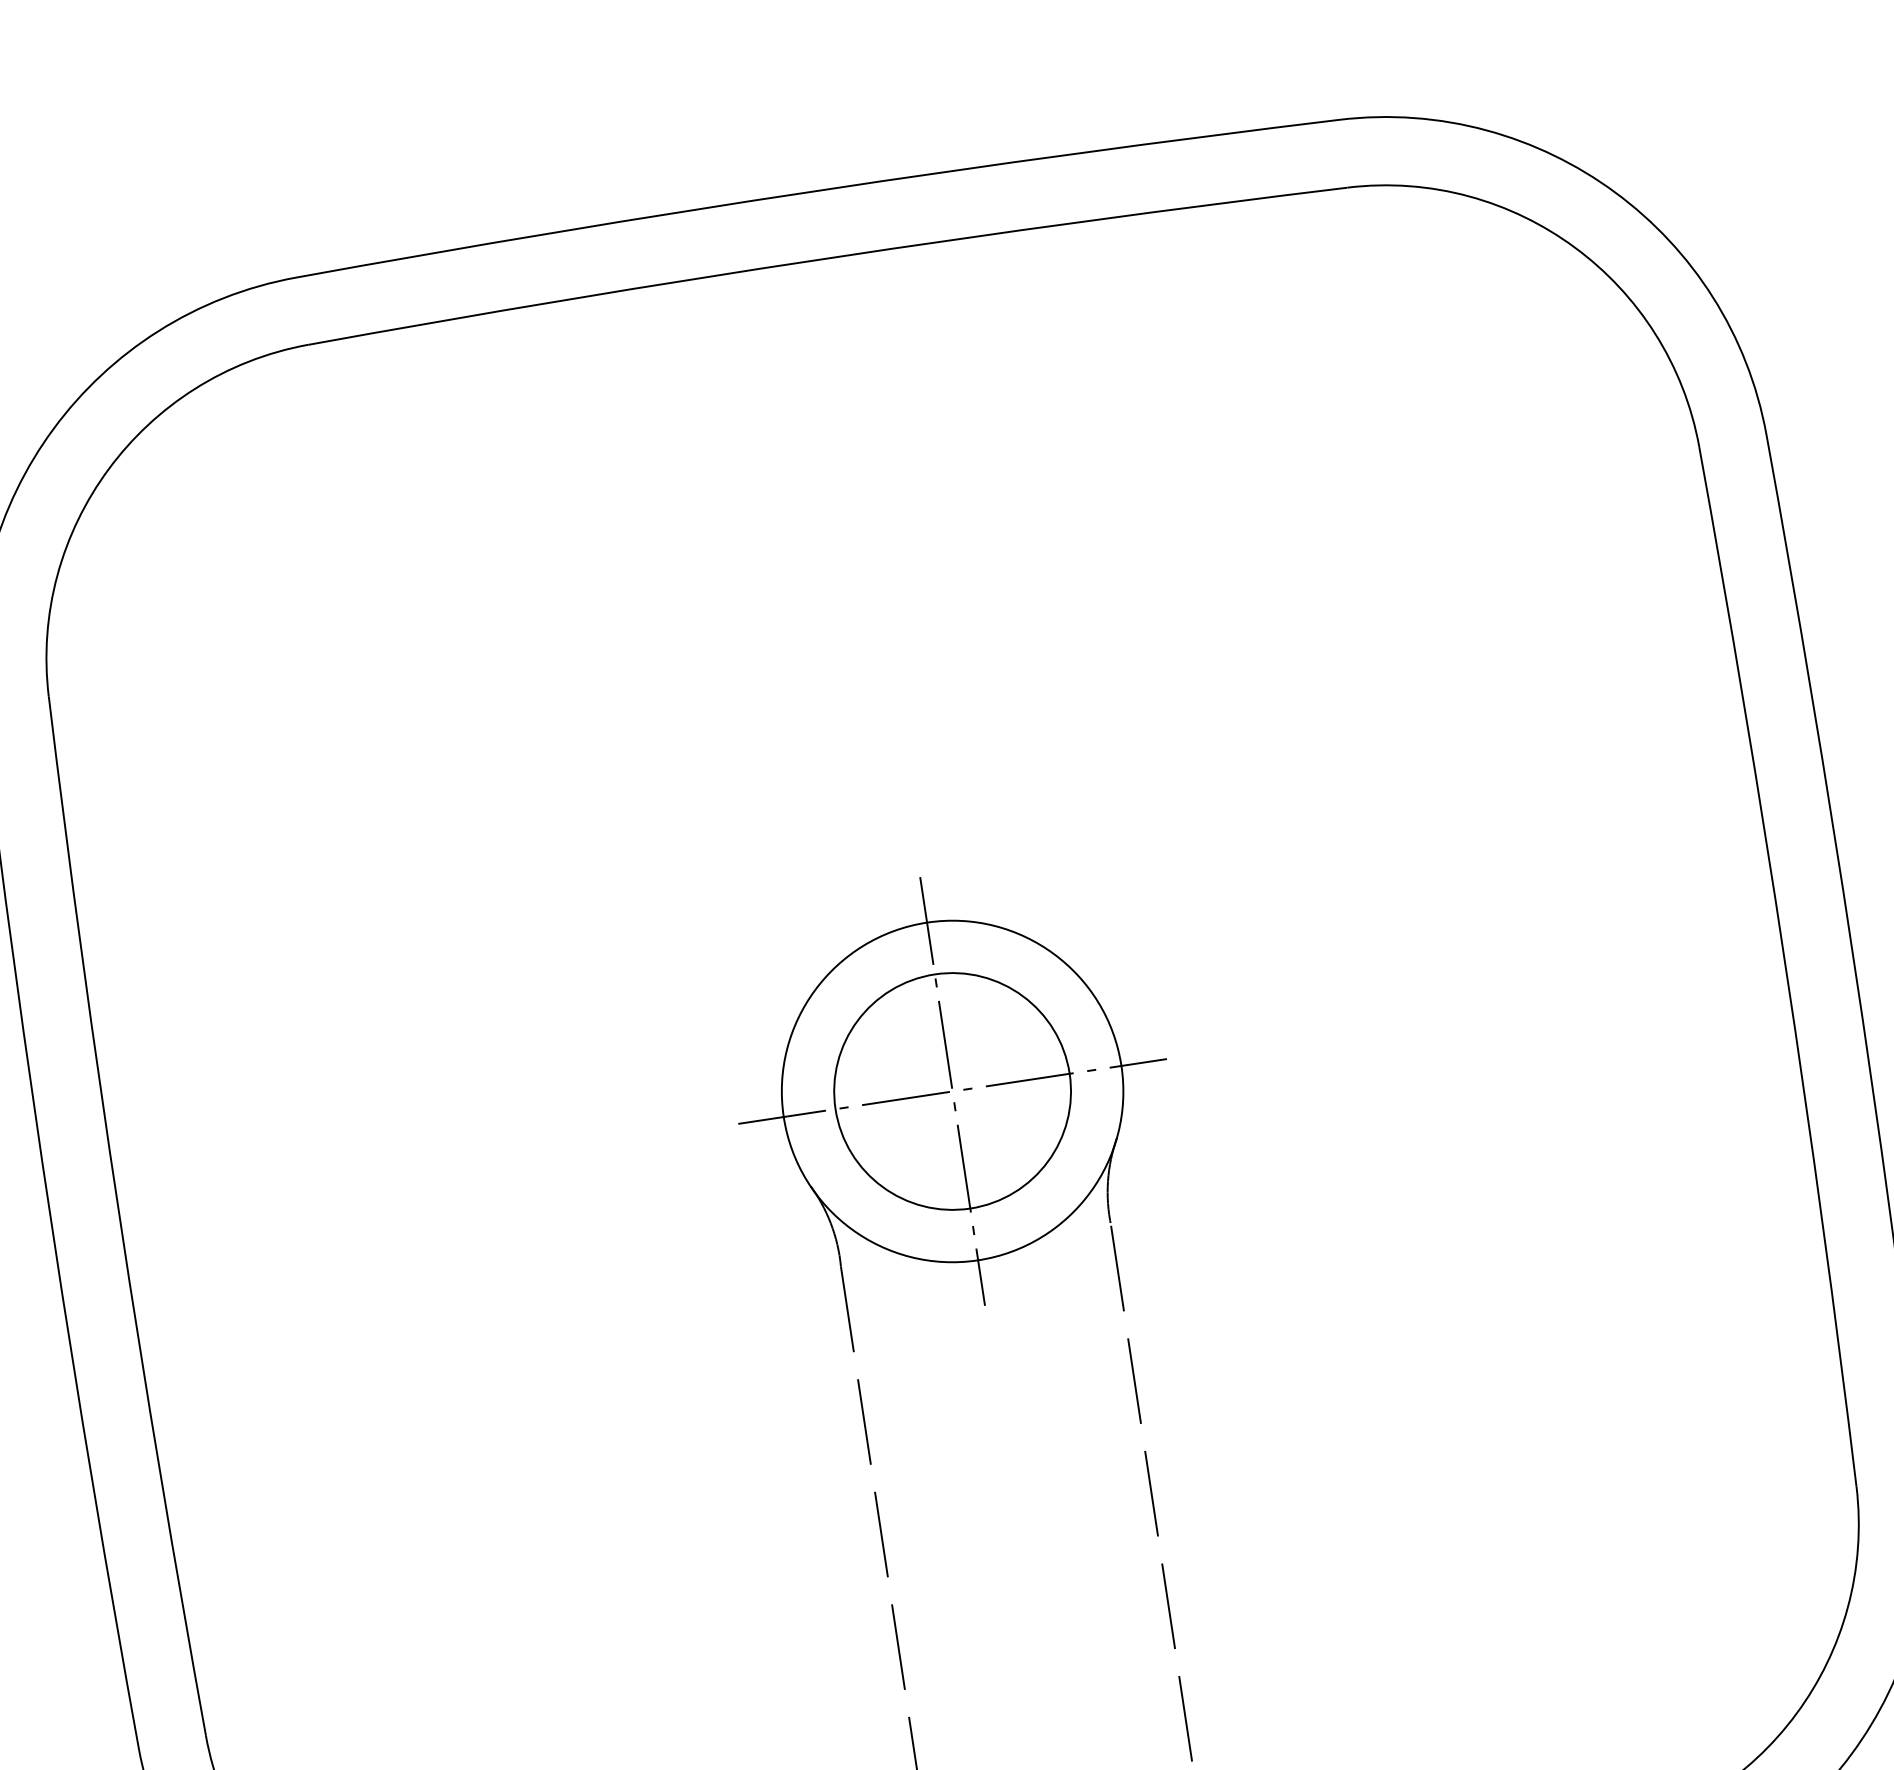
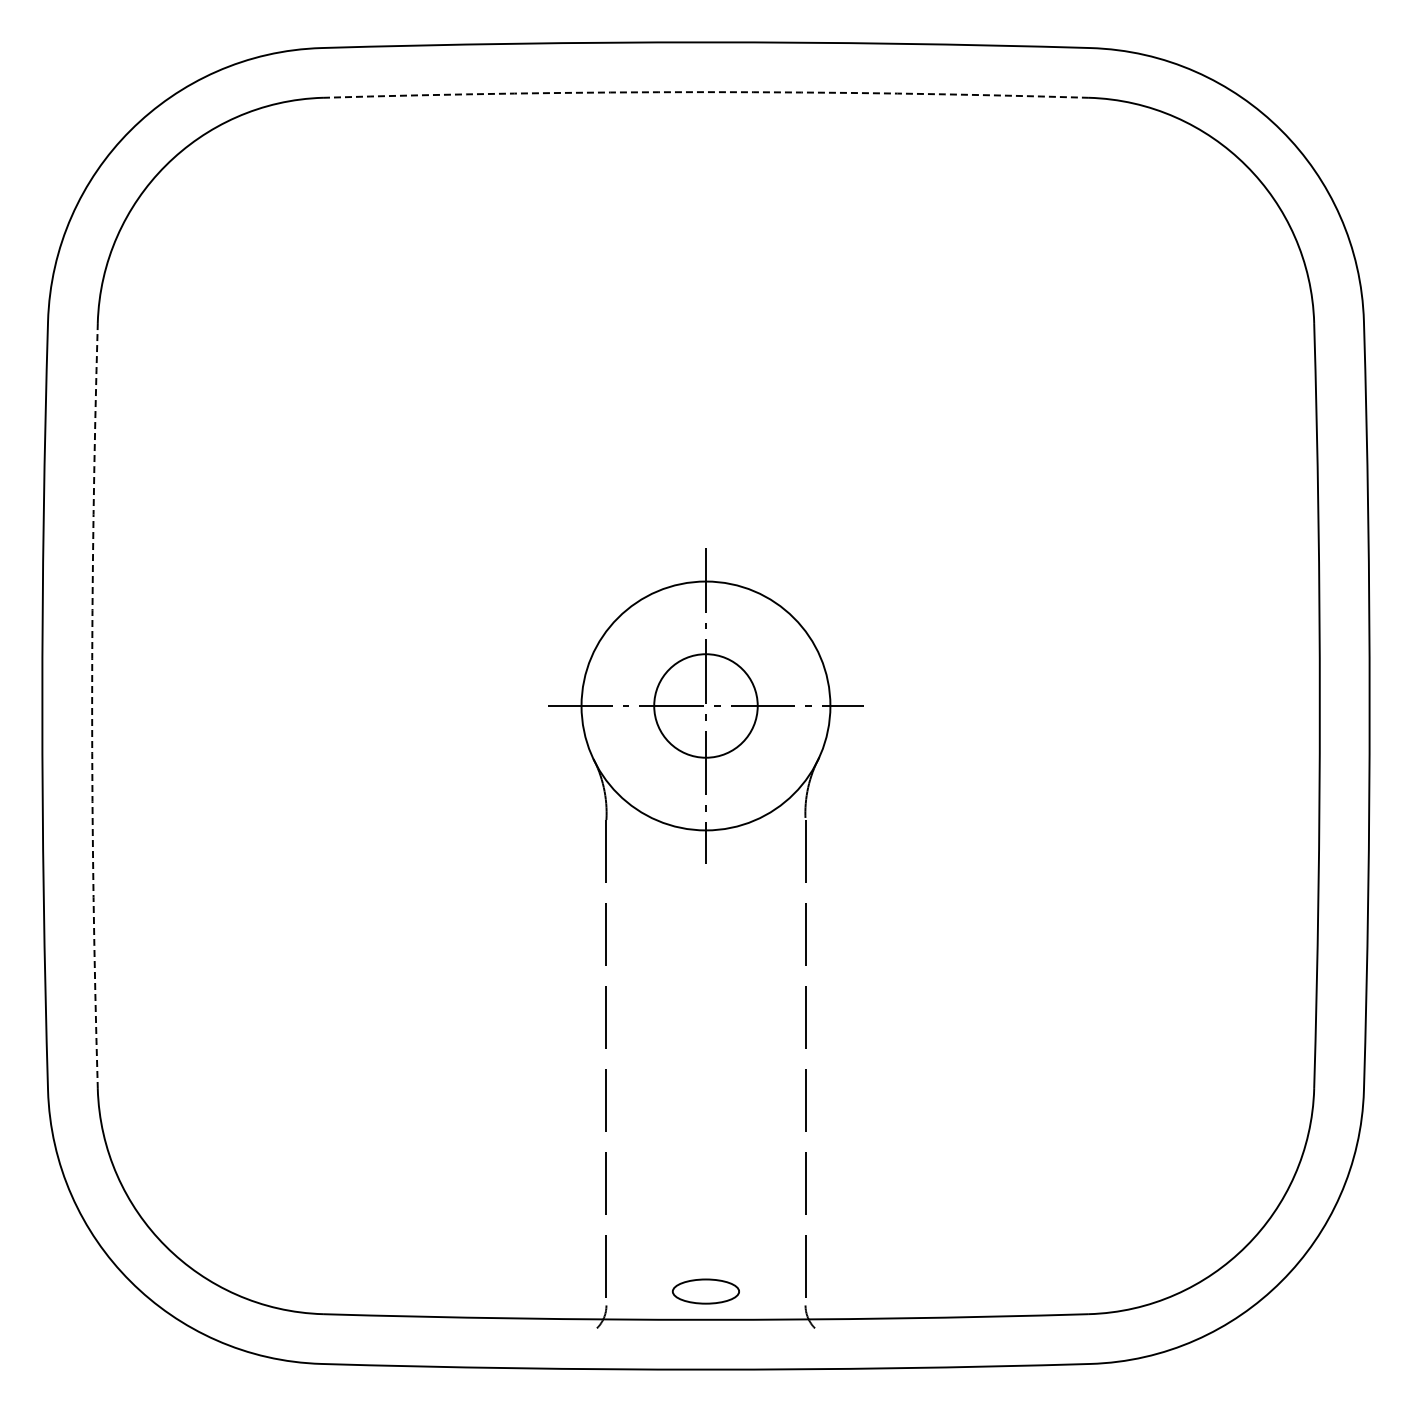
arc: (826, 259) -> (705, 92), solid -> dashed
circle: (951, 1090) -> (705, 705), size x0.6
arc: (120, 1216) -> (92, 705), solid -> dashed

